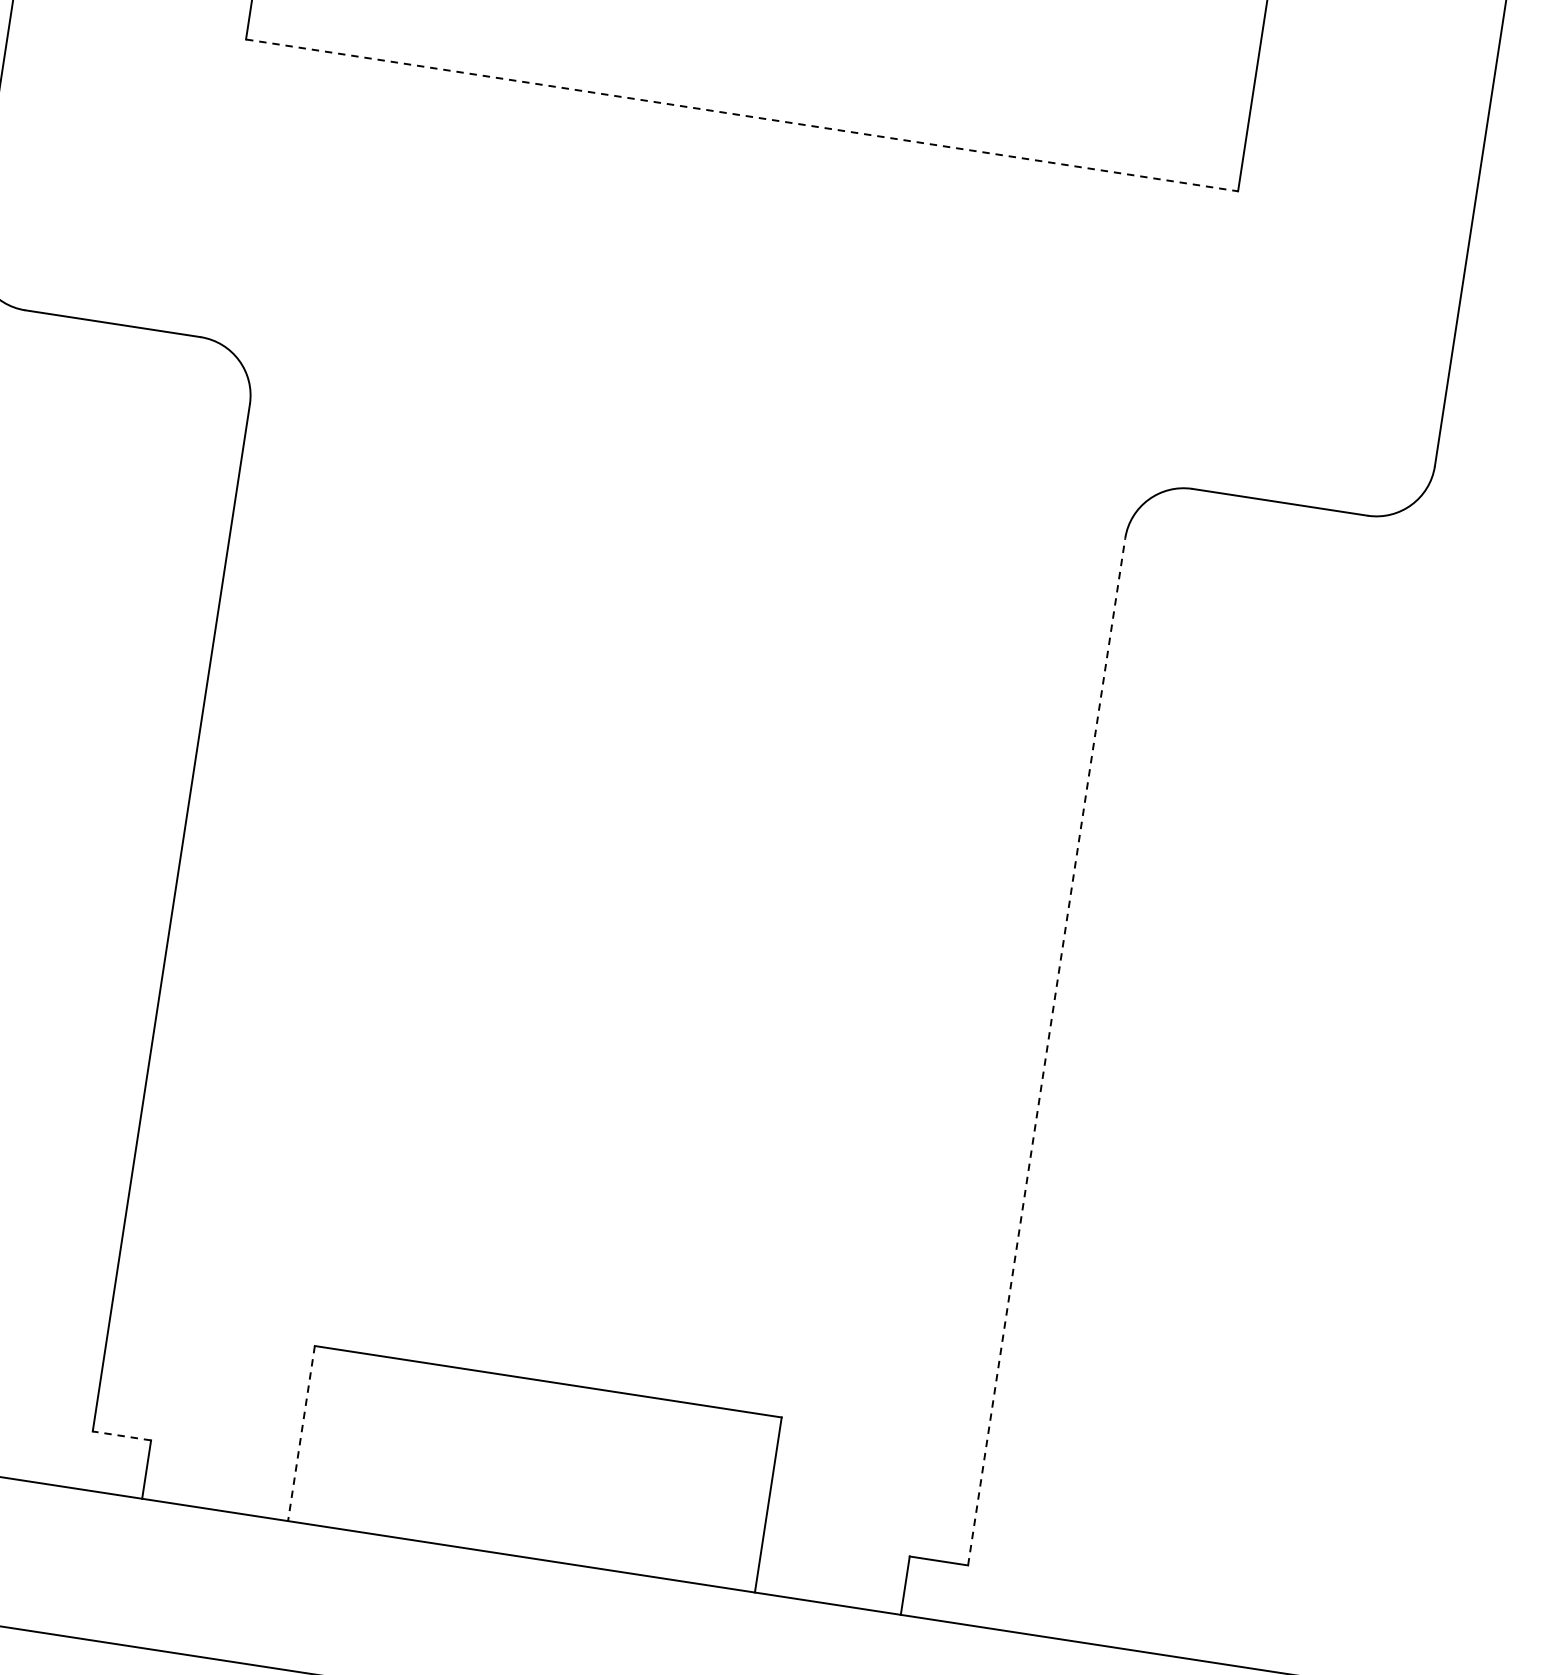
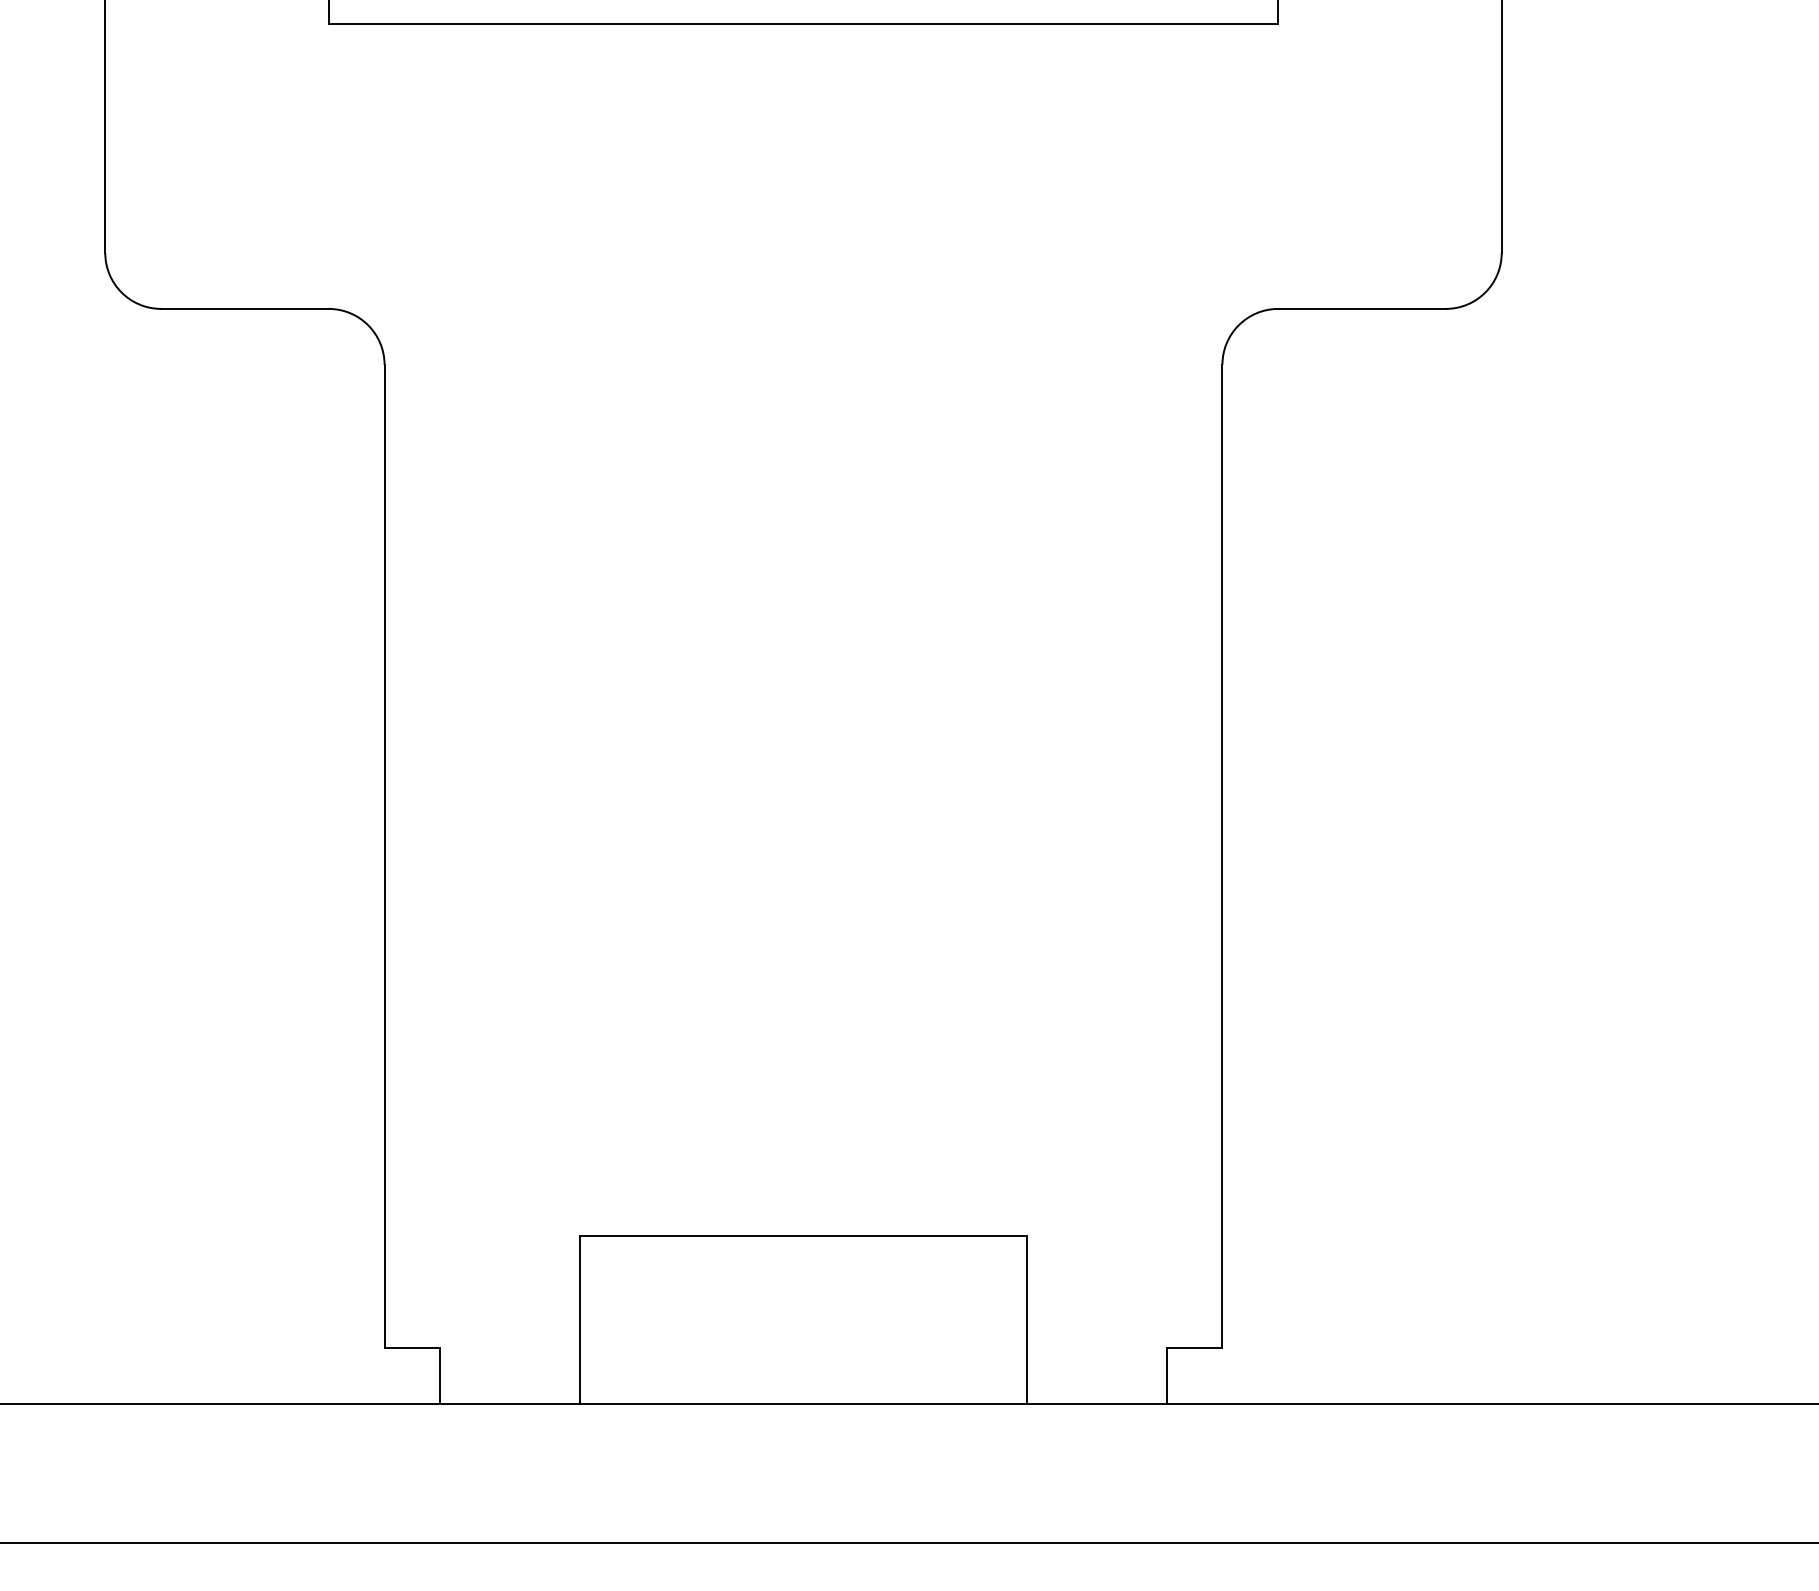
line: (741, 115) -> (803, 24), dashed -> solid
line: (1046, 1052) -> (1222, 856), dashed -> solid
line: (301, 1433) -> (580, 1319), dashed -> solid
line: (121, 1435) -> (412, 1347), dashed -> solid

